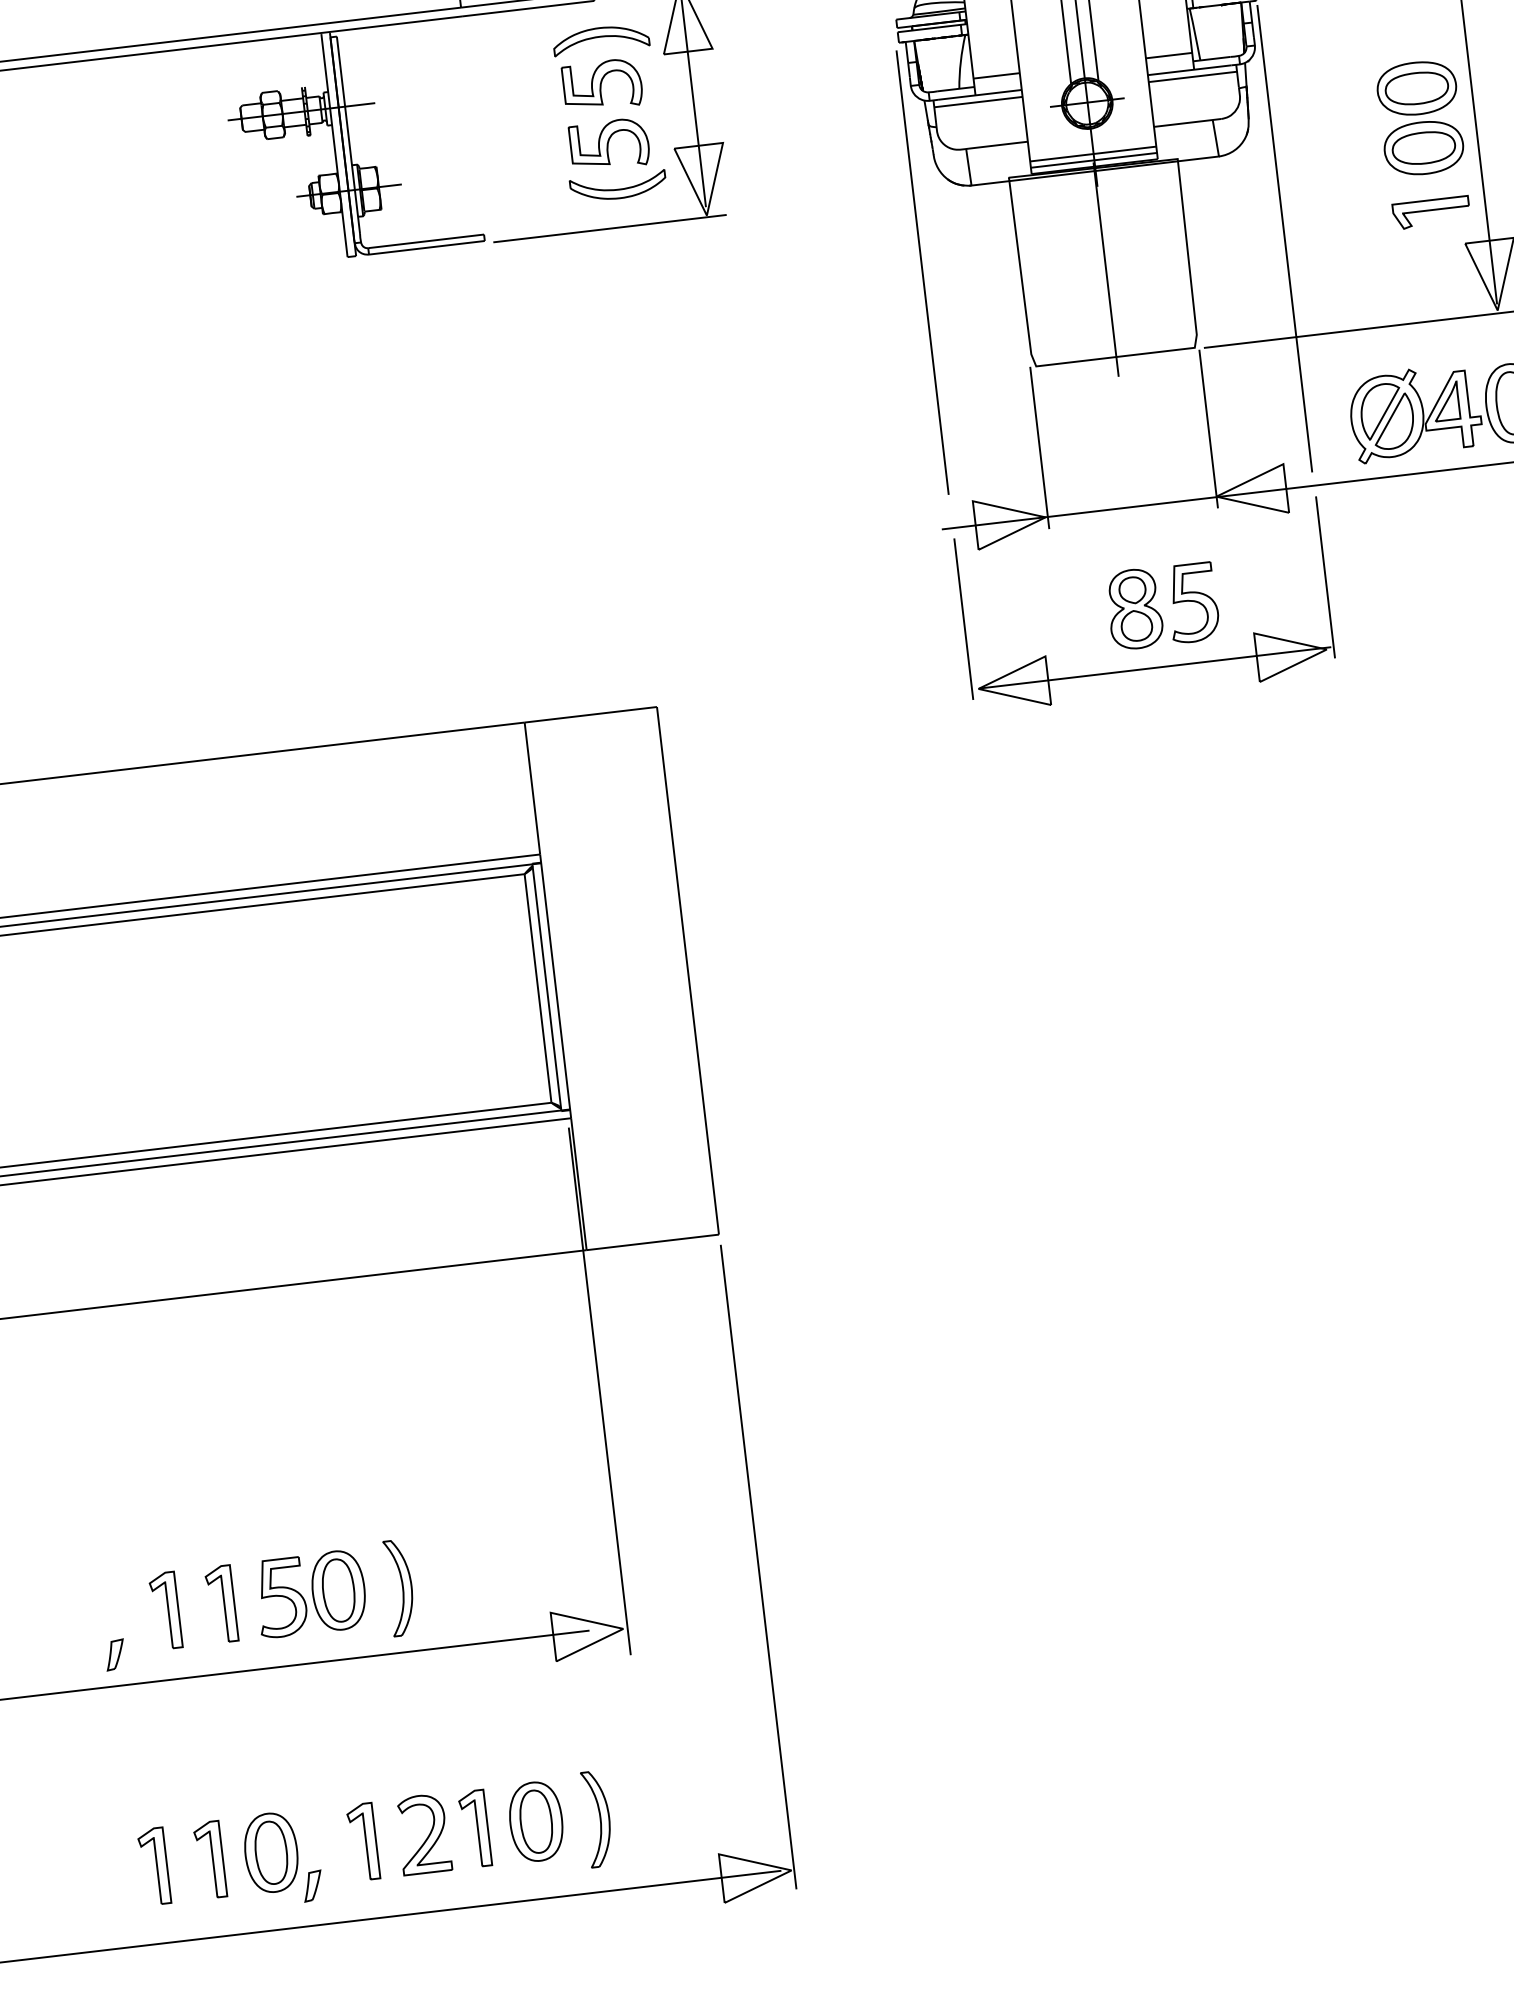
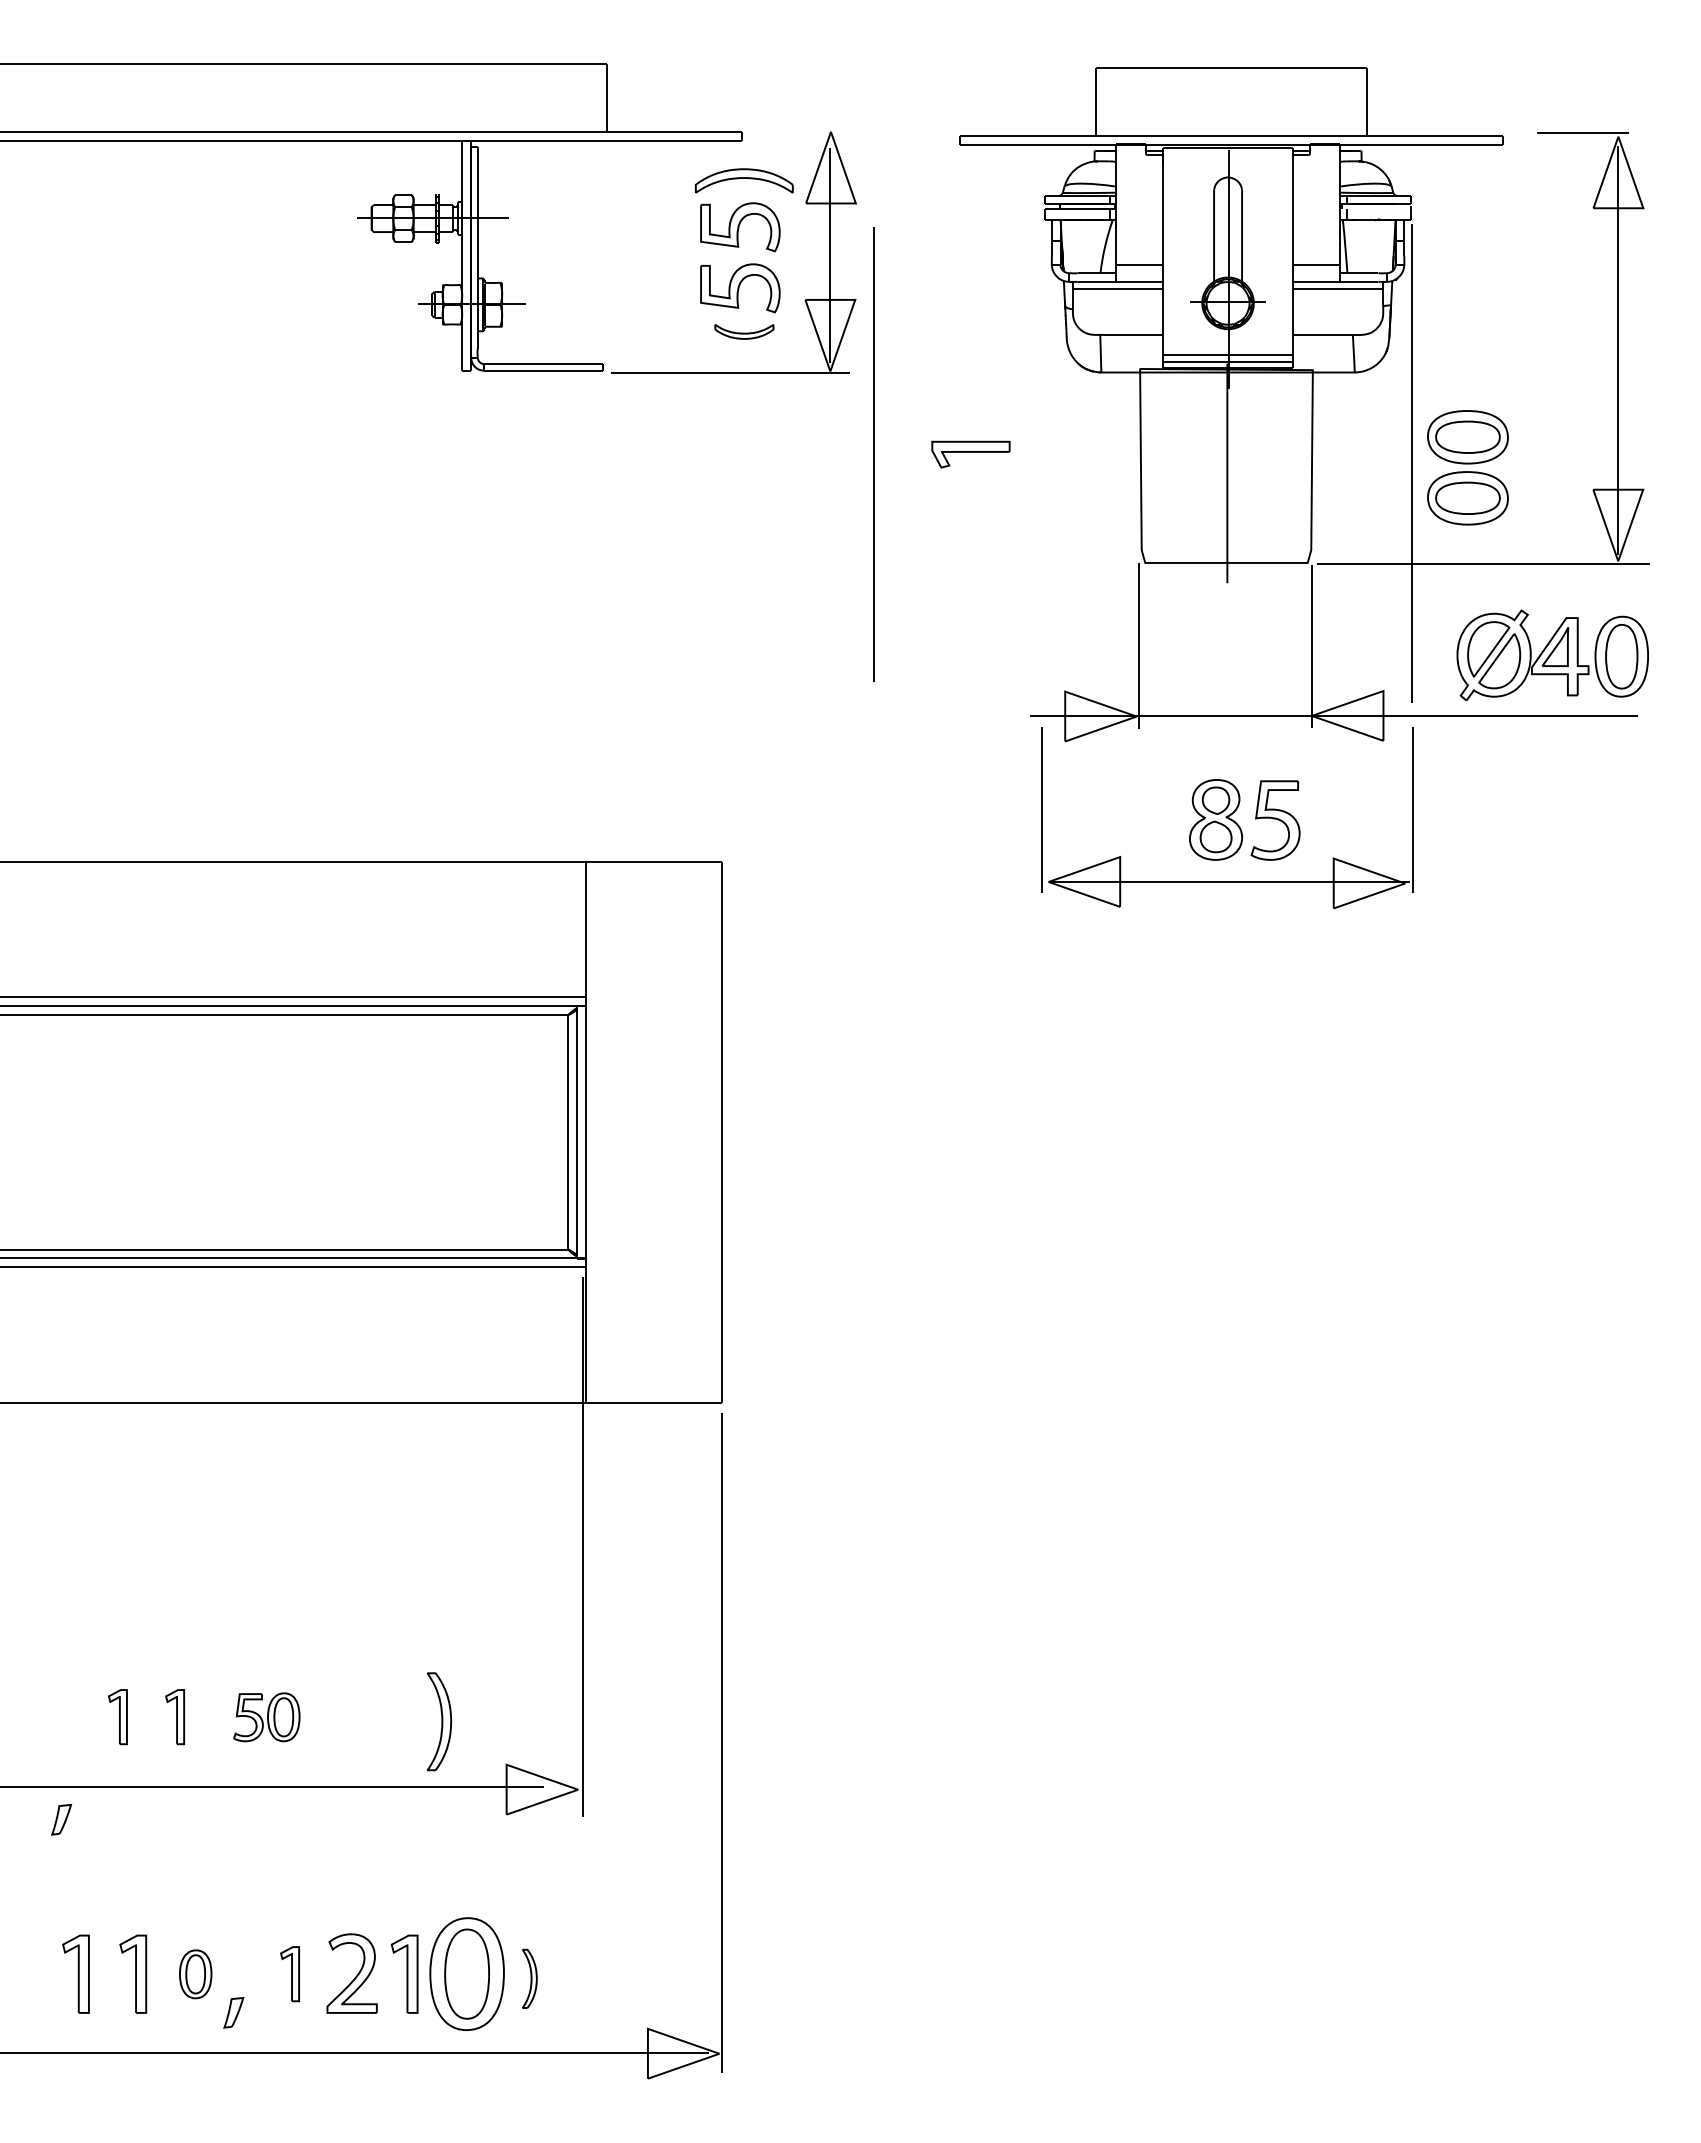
part: (1419, 118) -> (1467, 467), moved
part: (618, 186) -> (744, 331), size x0.6
part: (1431, 212) -> (970, 454), moved
line: (922, 272) -> (873, 454), moved
part: (400, 1587) -> (439, 1721), moved
part: (310, 1594) -> (266, 1717), size x0.6
part: (220, 1603) -> (174, 1716), size x0.7
part: (165, 1610) -> (117, 1716), size x0.7
part: (115, 1654) -> (61, 1819), moved
part: (597, 1818) -> (529, 1978), size x0.6
part: (536, 1821) -> (467, 1974), size x1.4
part: (362, 1841) -> (289, 1973), size x0.7
part: (271, 1853) -> (195, 1974), size x0.6

